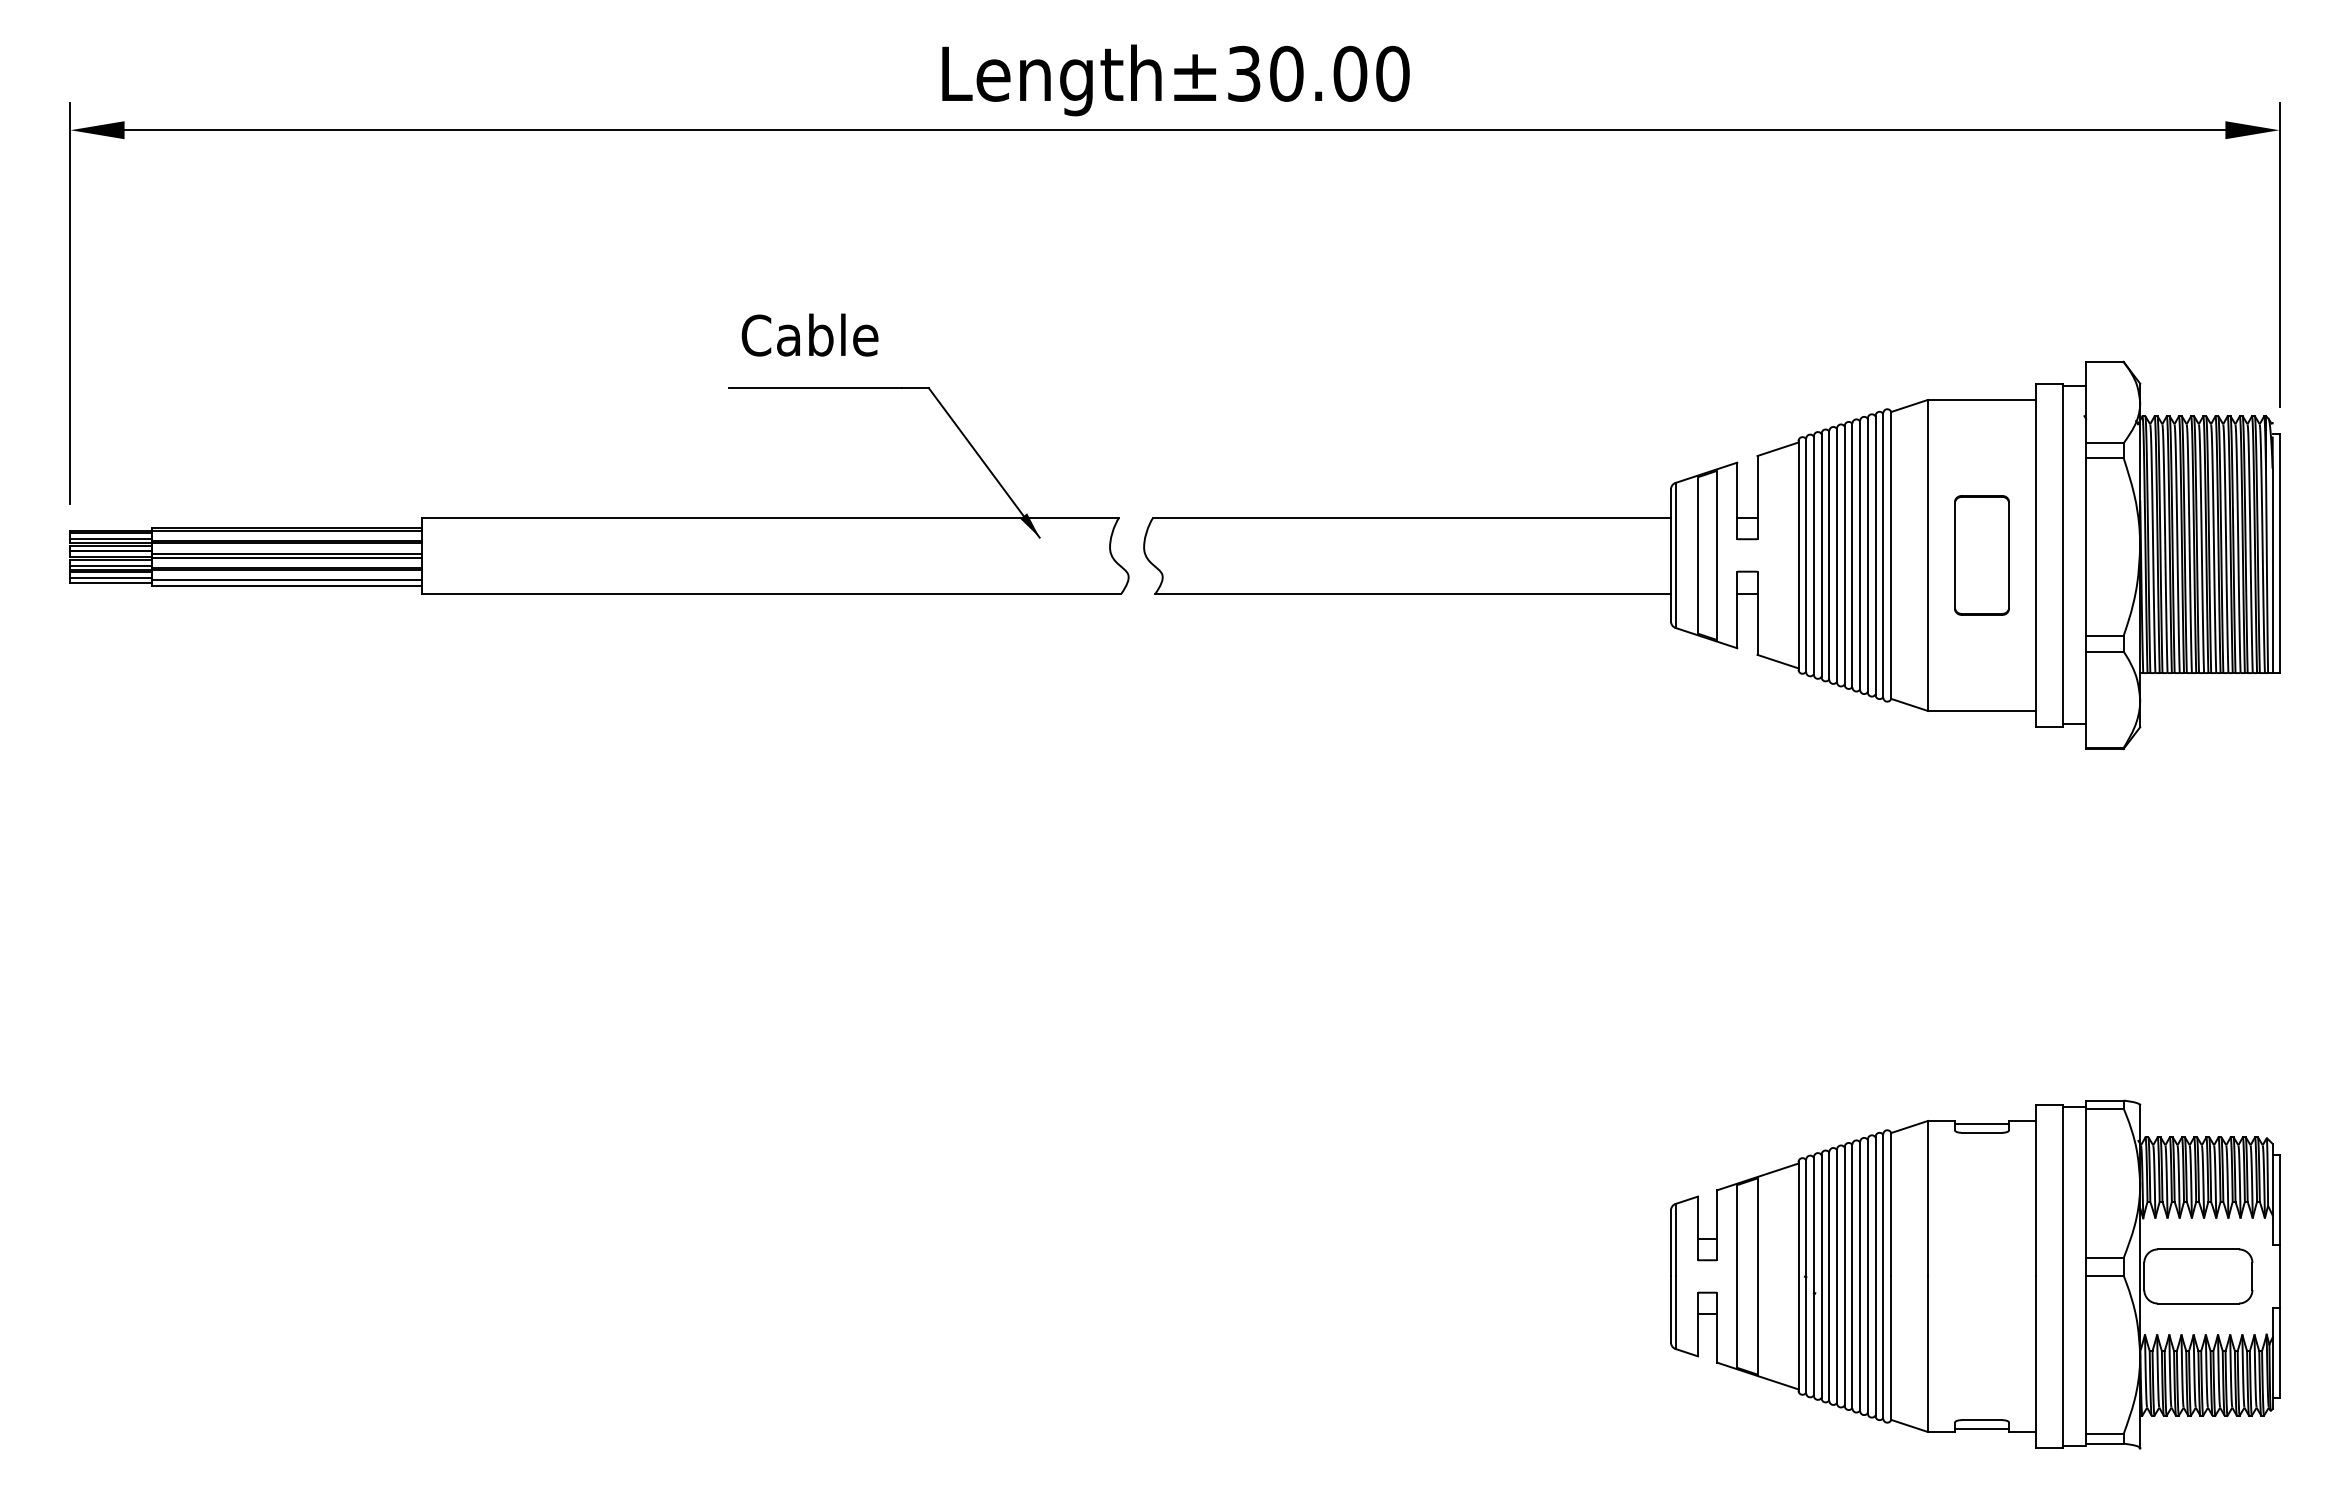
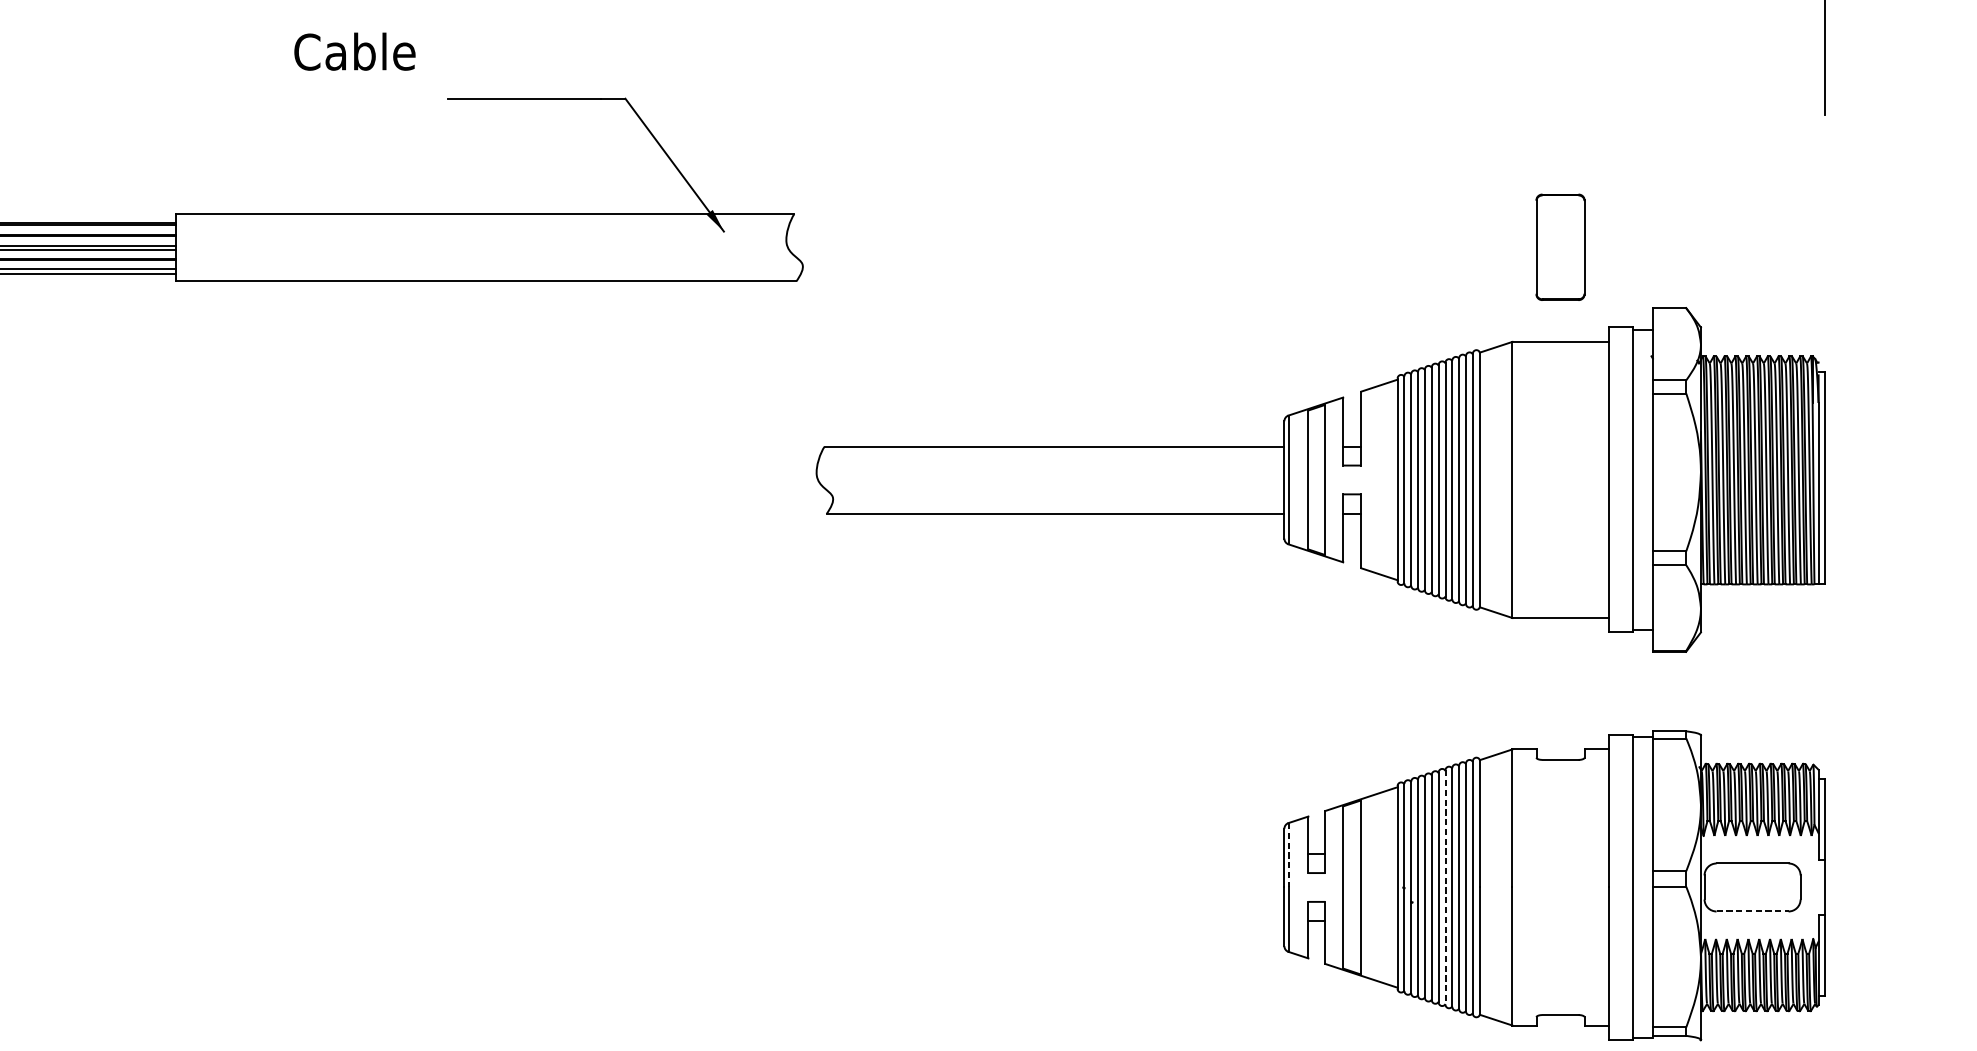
text: (809, 334) -> (354, 51), moved
part: (1711, 555) -> (1320, 480), moved
line: (1981, 1123) -> (1560, 751), removed
line: (1675, 1240) -> (1288, 855), solid -> dashed
line: (1852, 1276) -> (1445, 887), solid -> dashed
line: (2198, 1303) -> (1752, 911), solid -> dashed
line: (1981, 1429) -> (1560, 1023), removed

